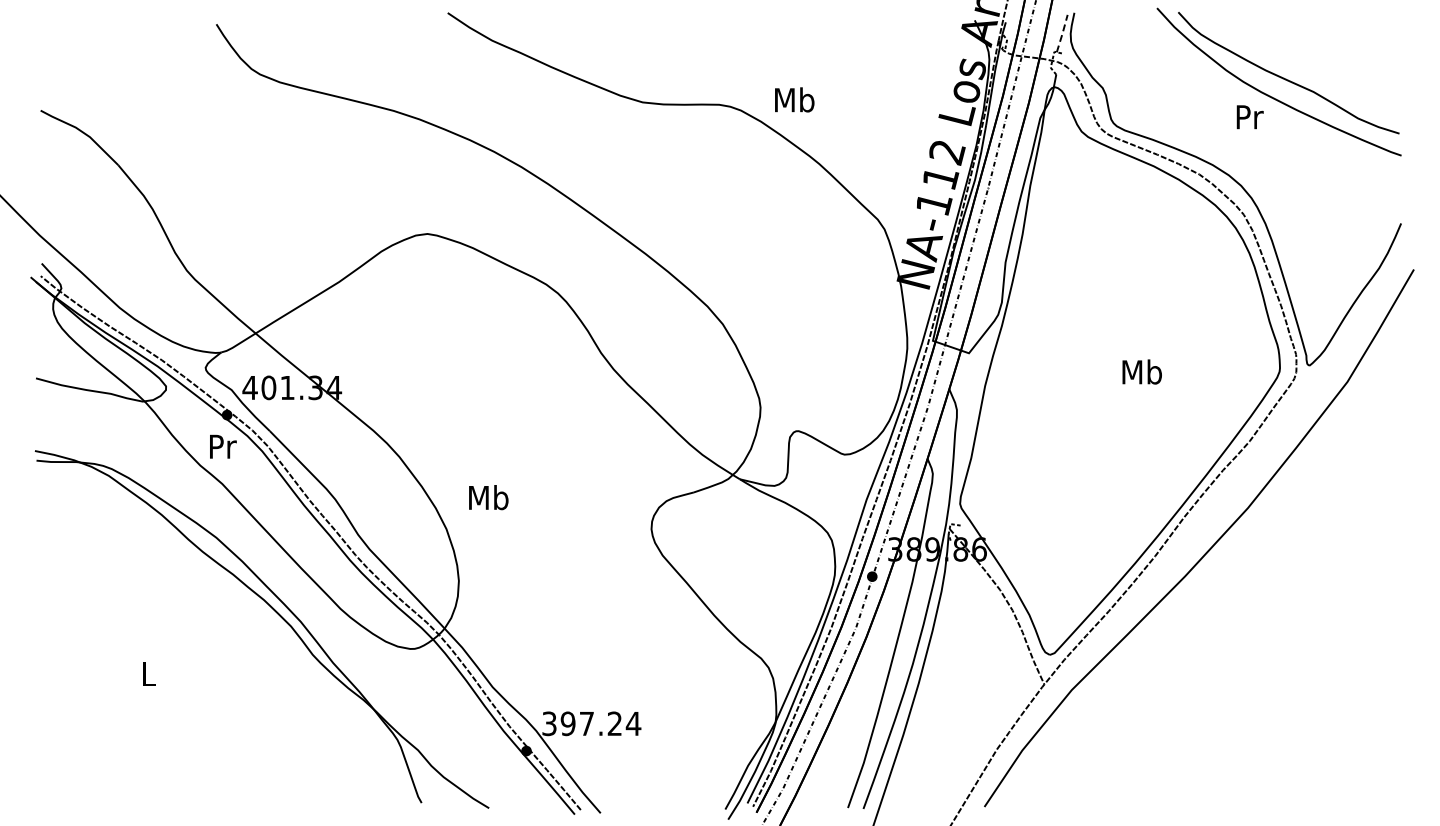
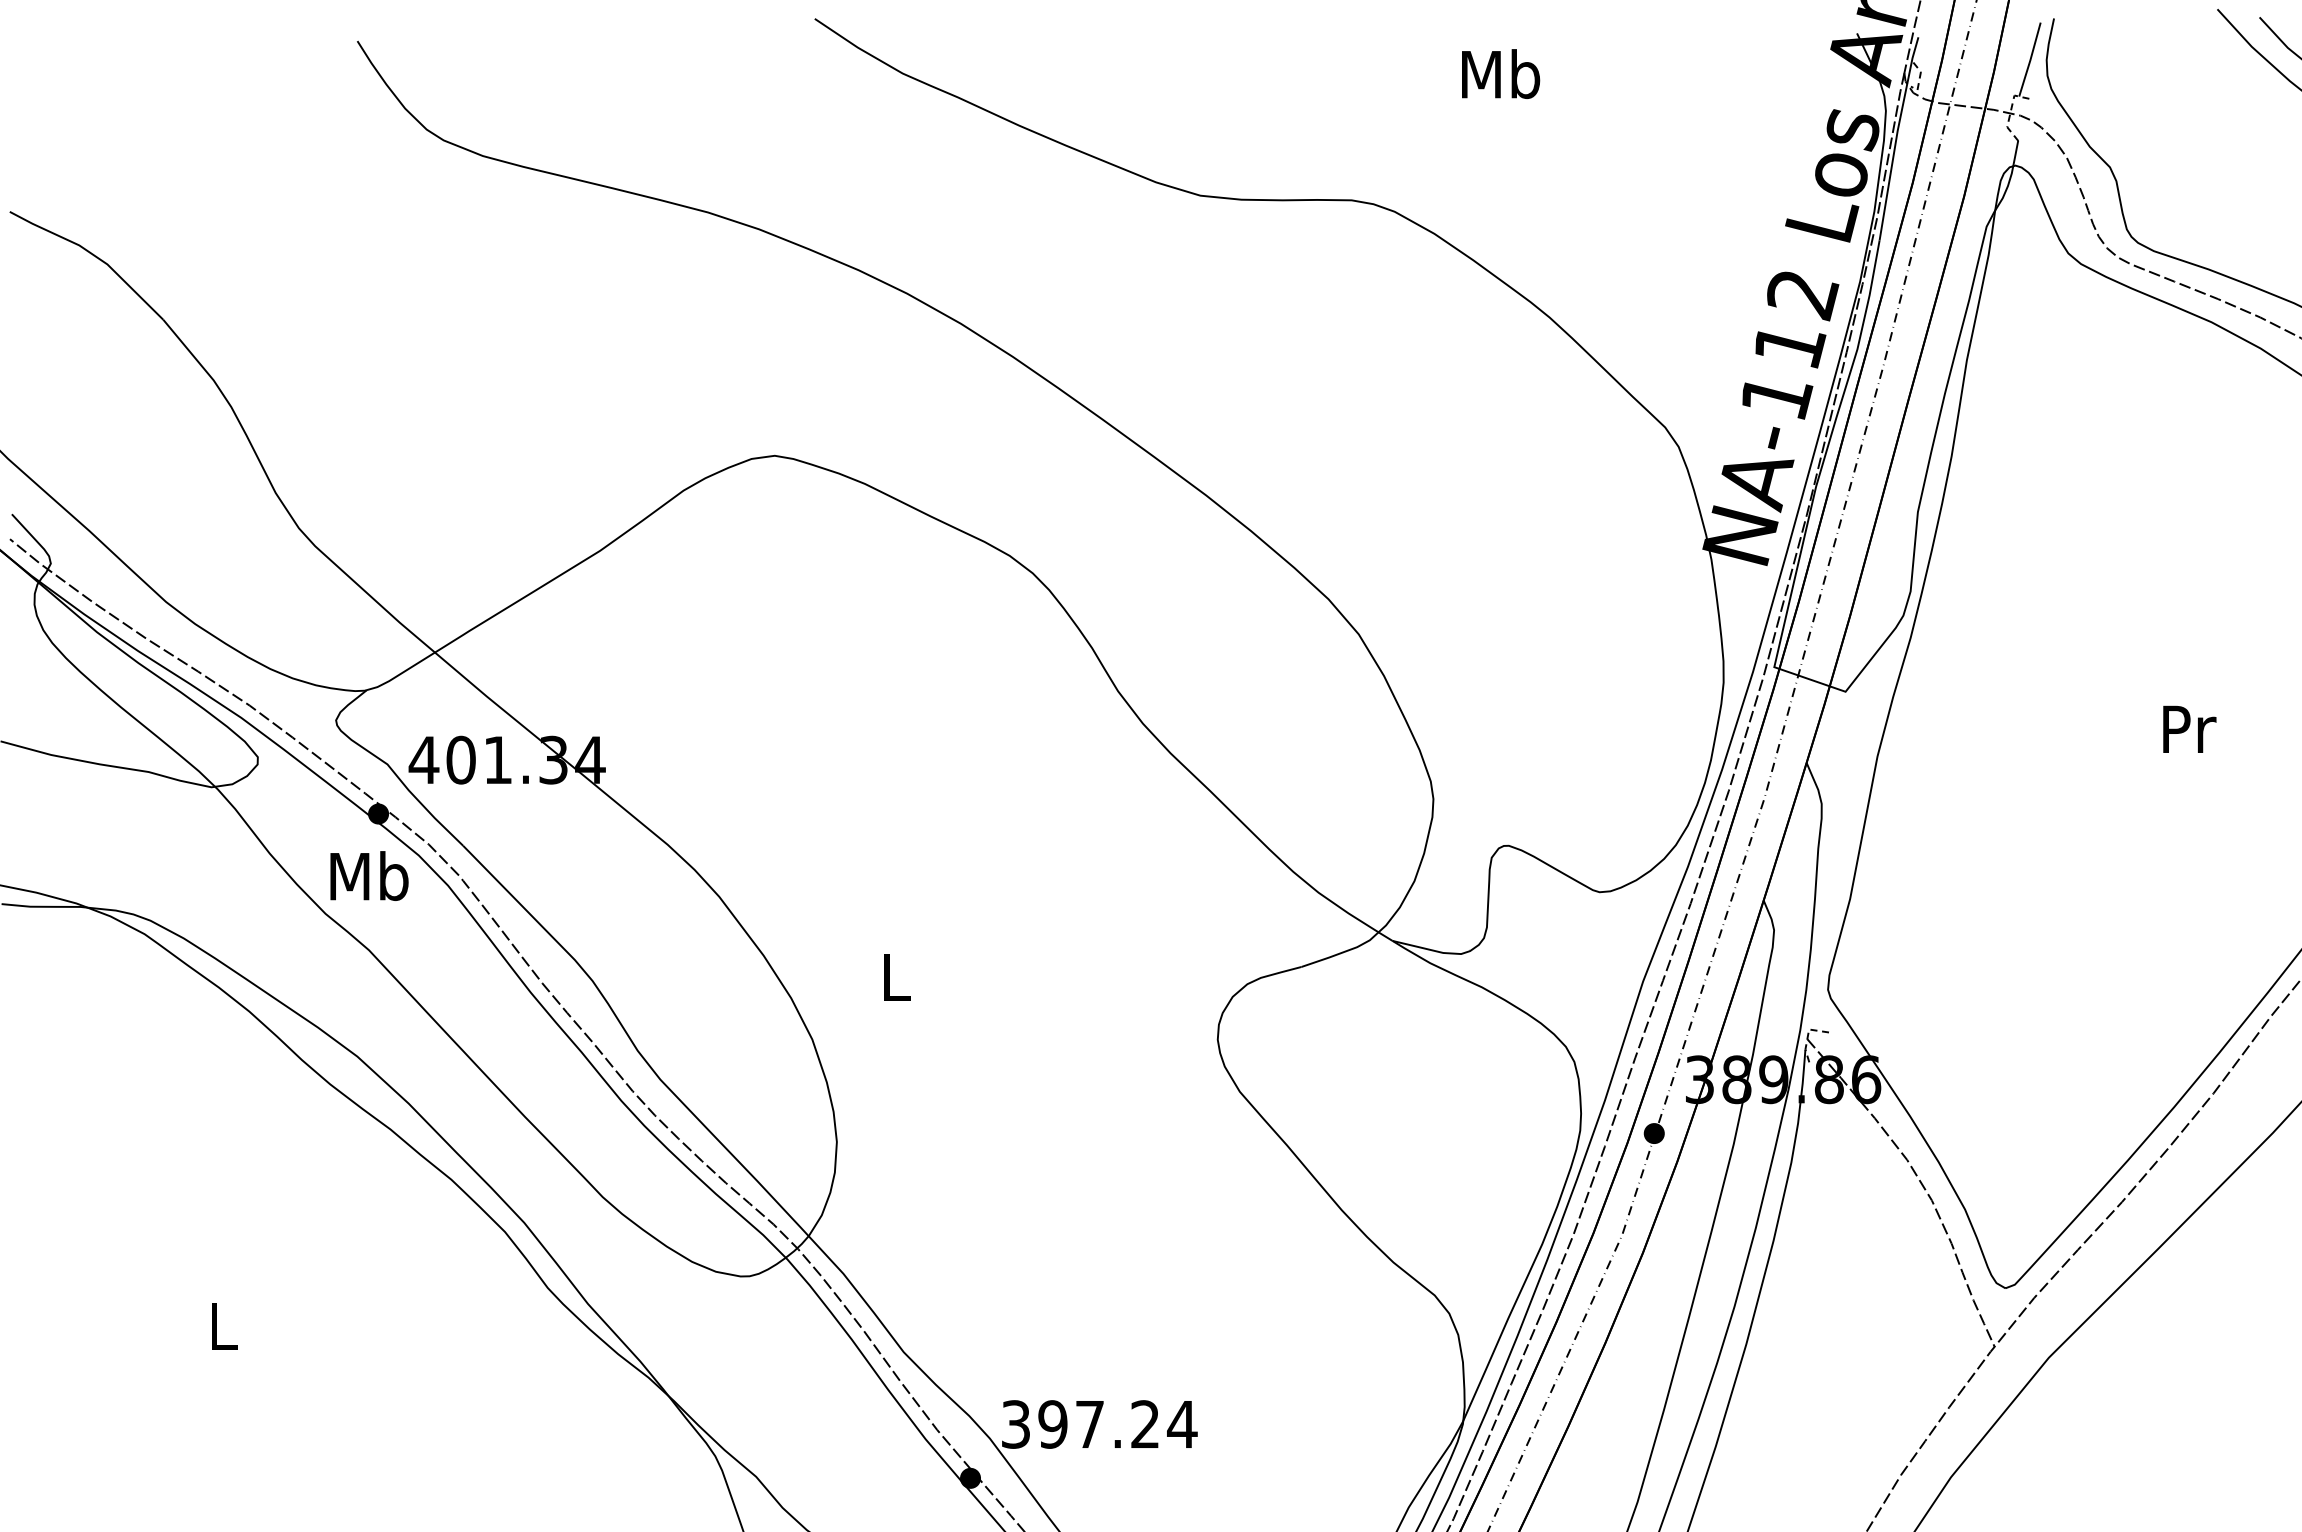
line: (1062, 33) -> (2030, 59), dashed -> solid
text: (794, 99) -> (1500, 73), moved
text: (1141, 371) -> (2186, 727), Mb -> Pr
text: (222, 446) -> (369, 876), Pr -> Mb
text: (488, 497) -> (895, 976), Mb -> L

